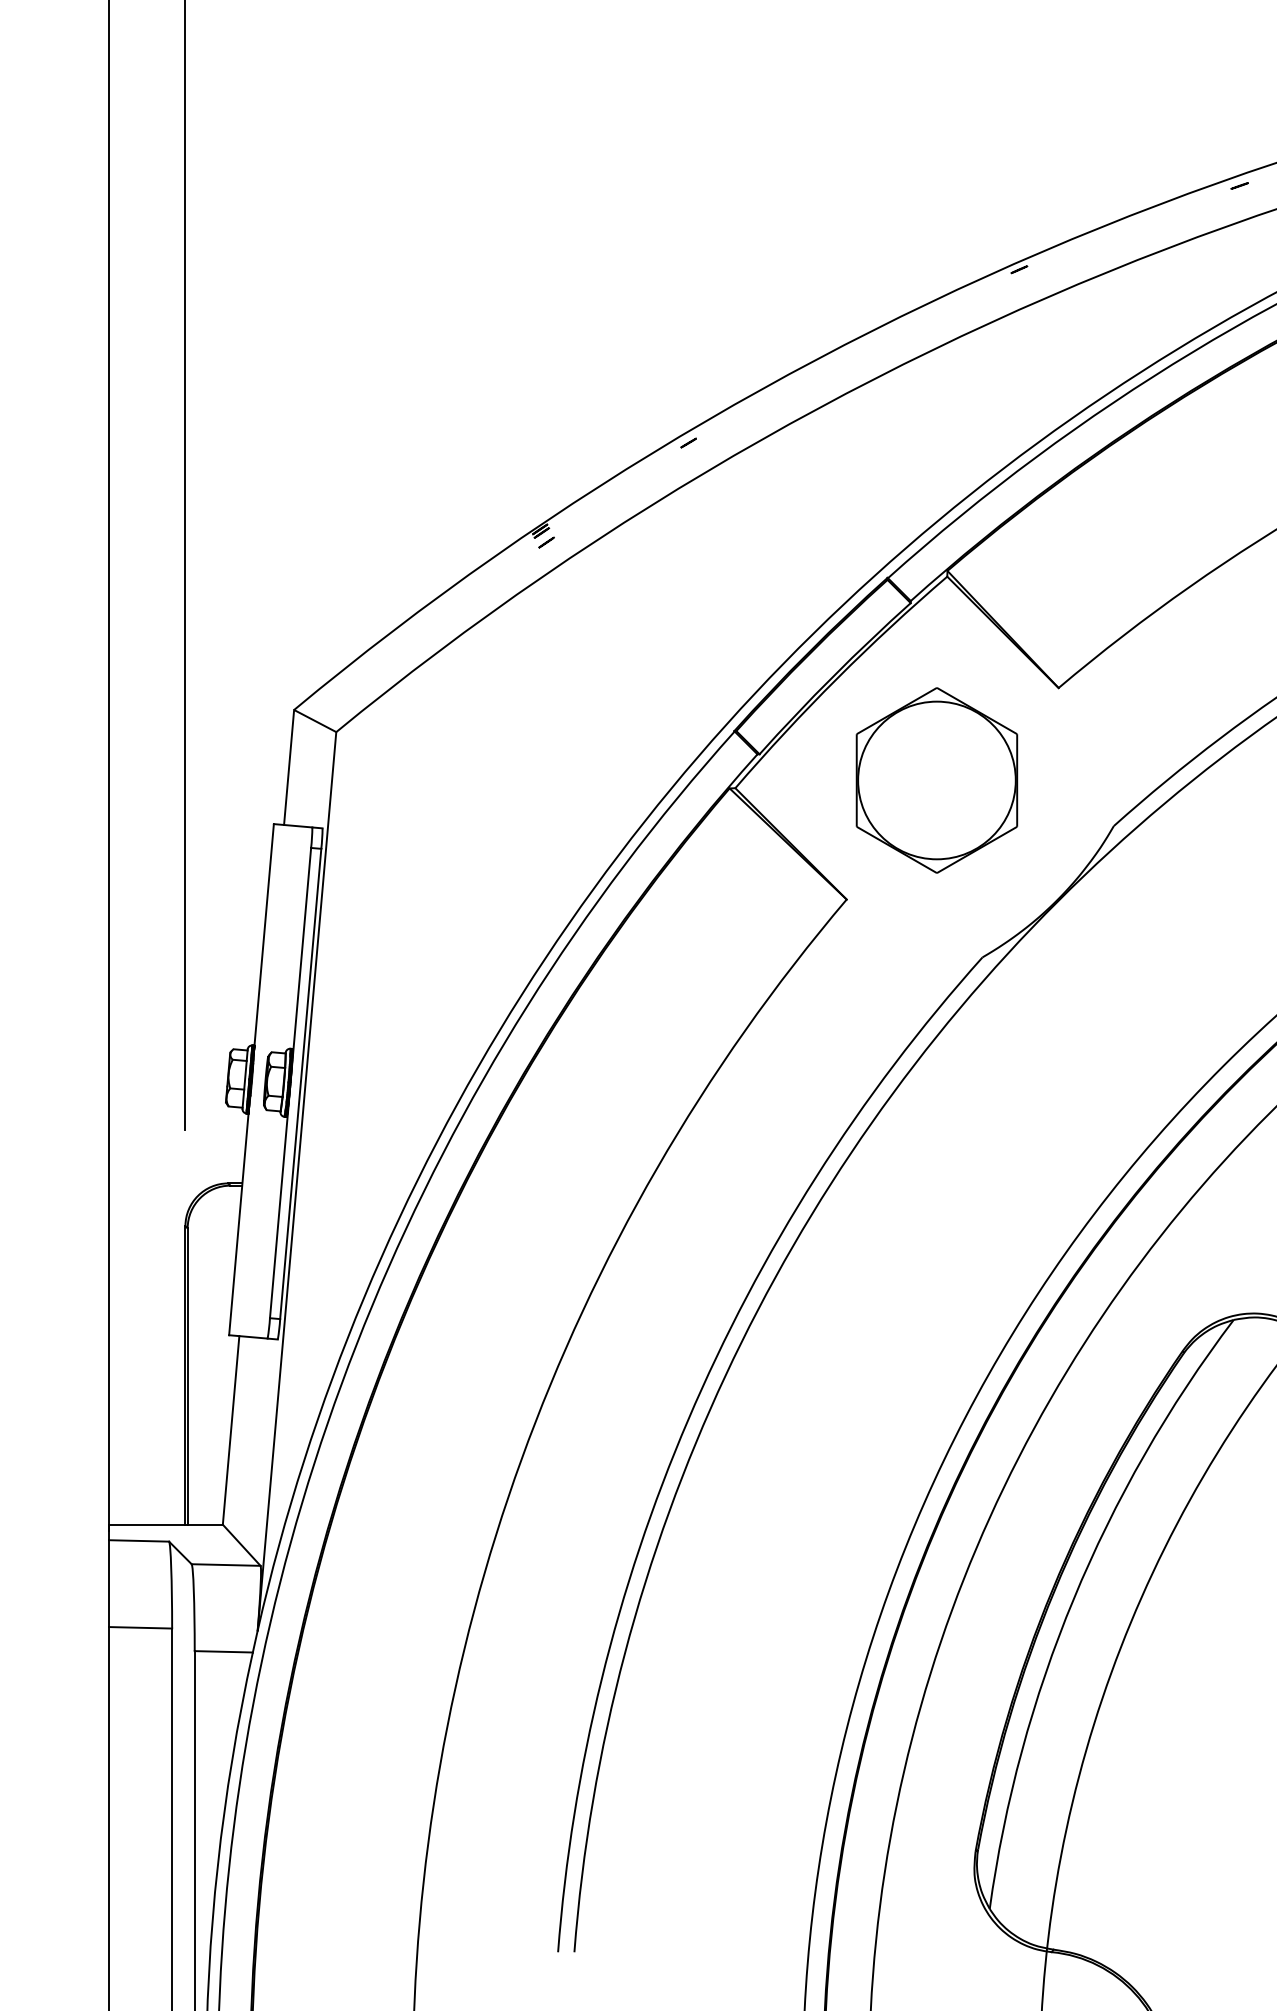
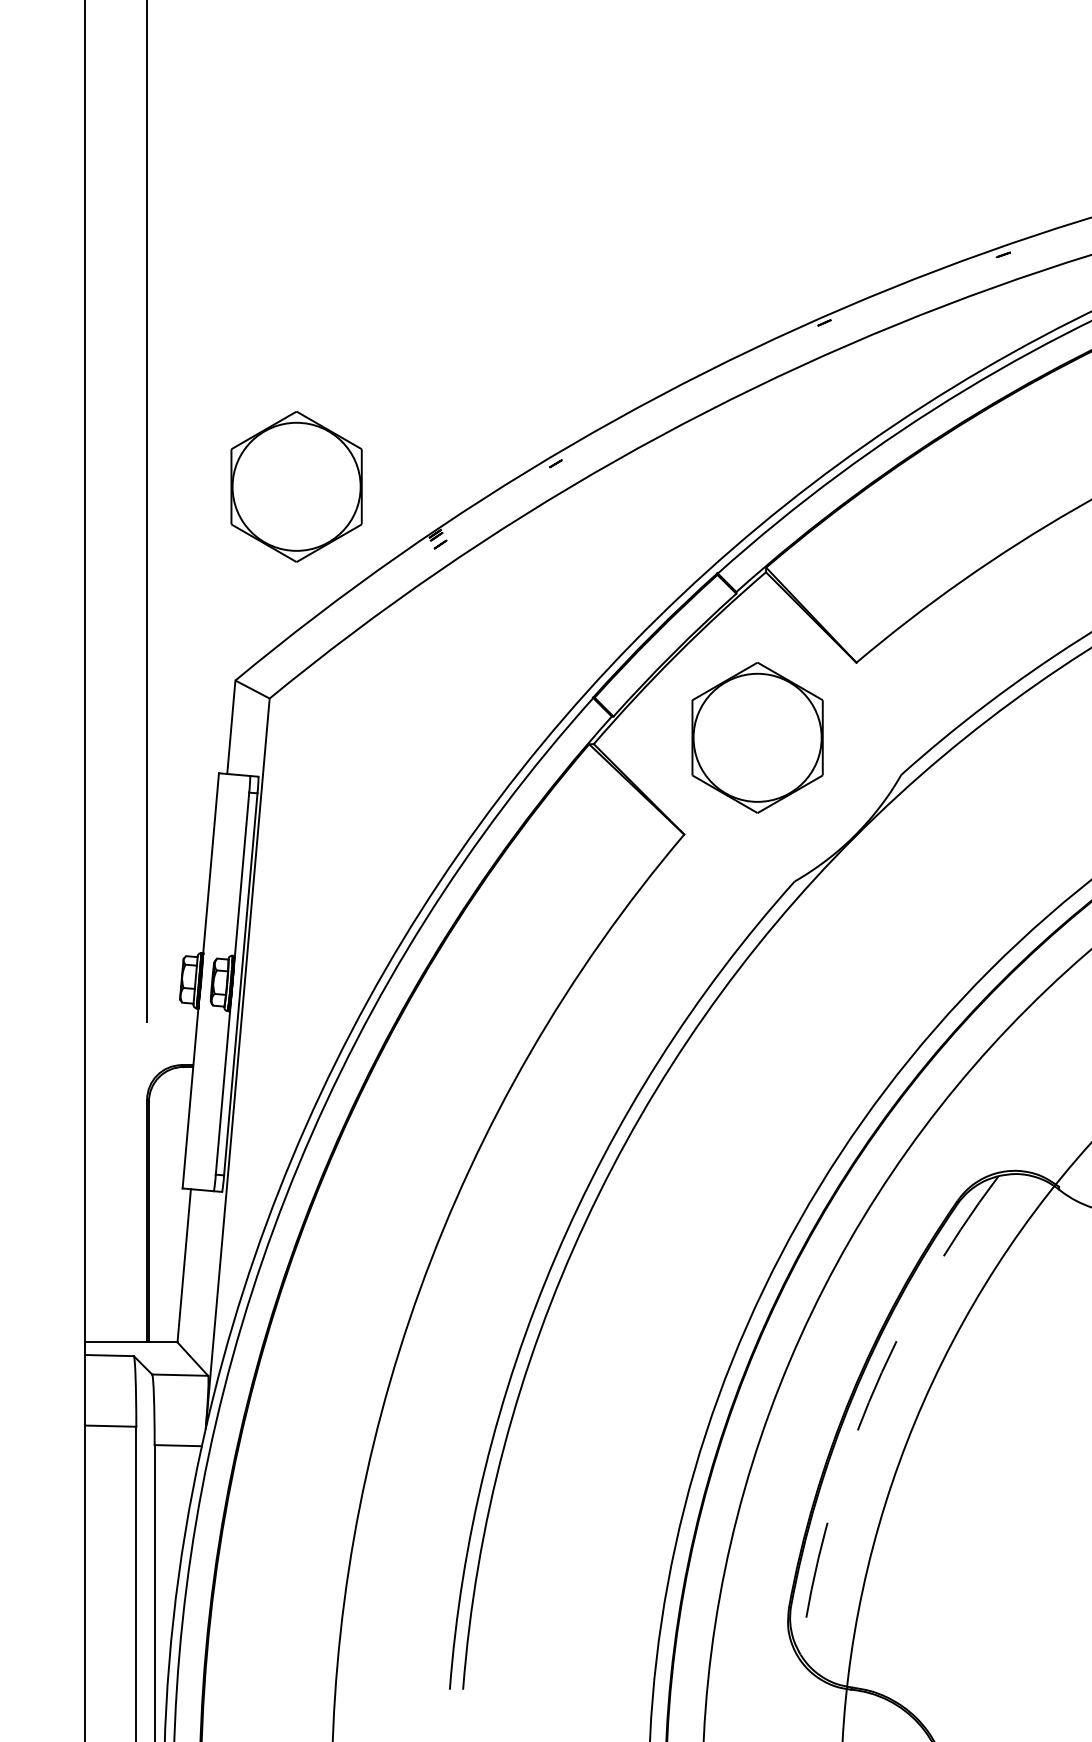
part: (369, 471) -> (296, 486), added
arc: (1073, 1598) -> (868, 1402), solid -> dashed

